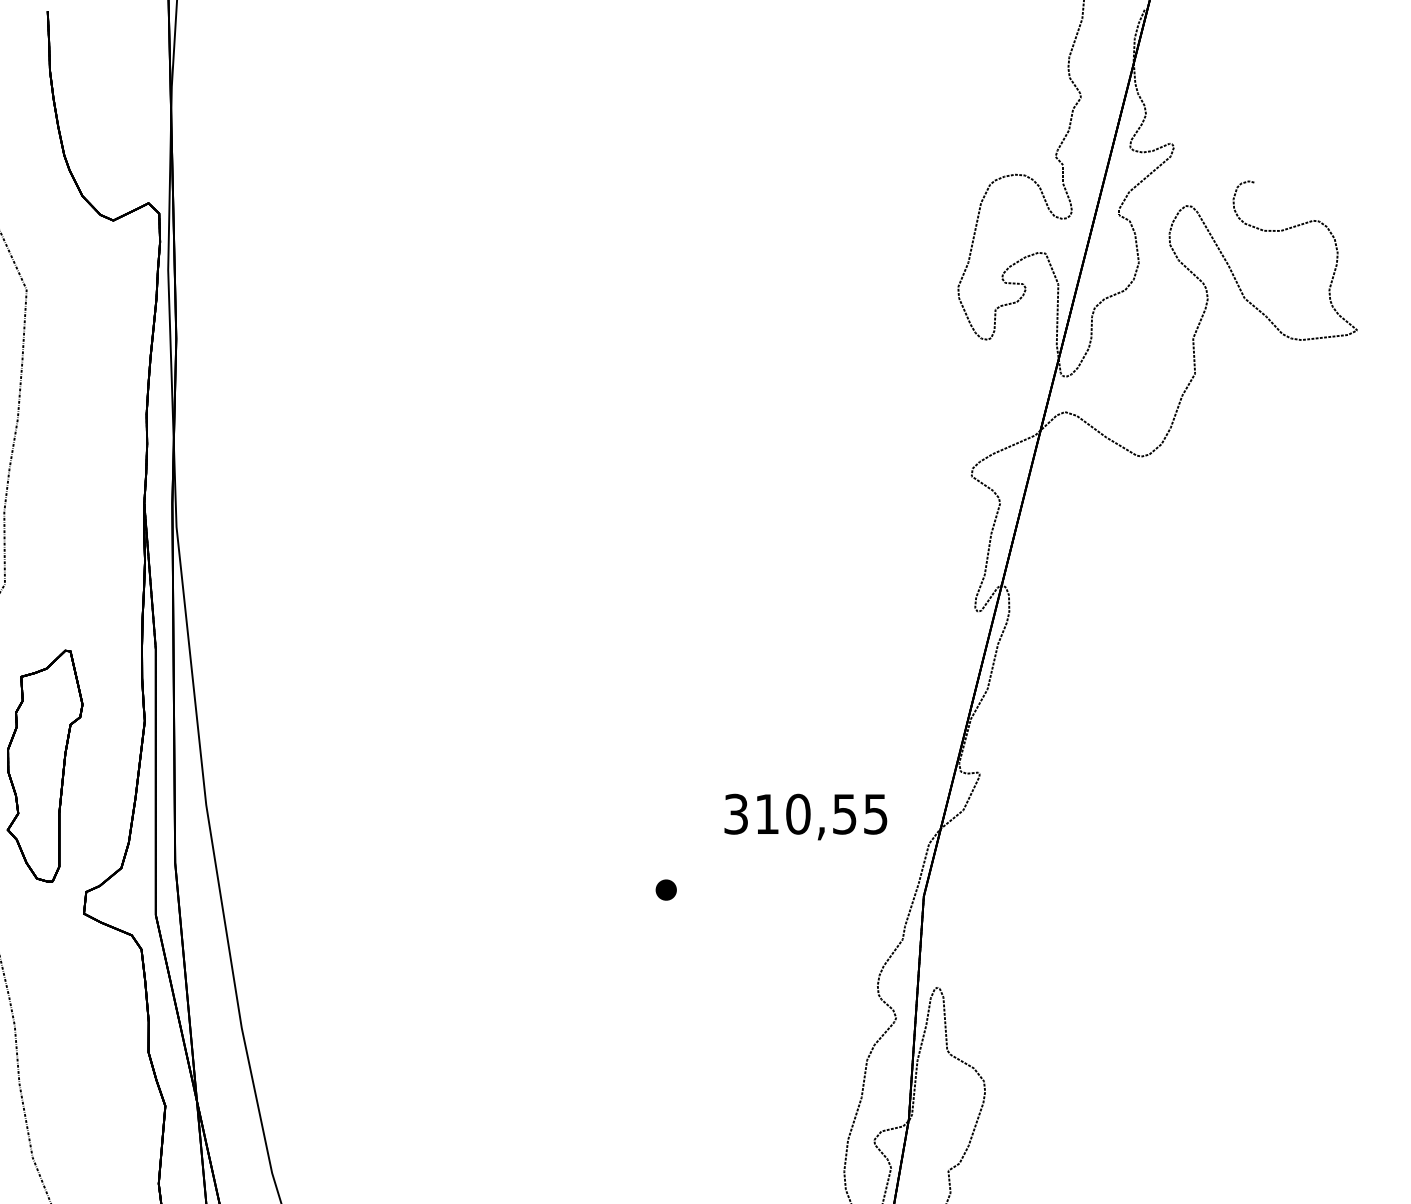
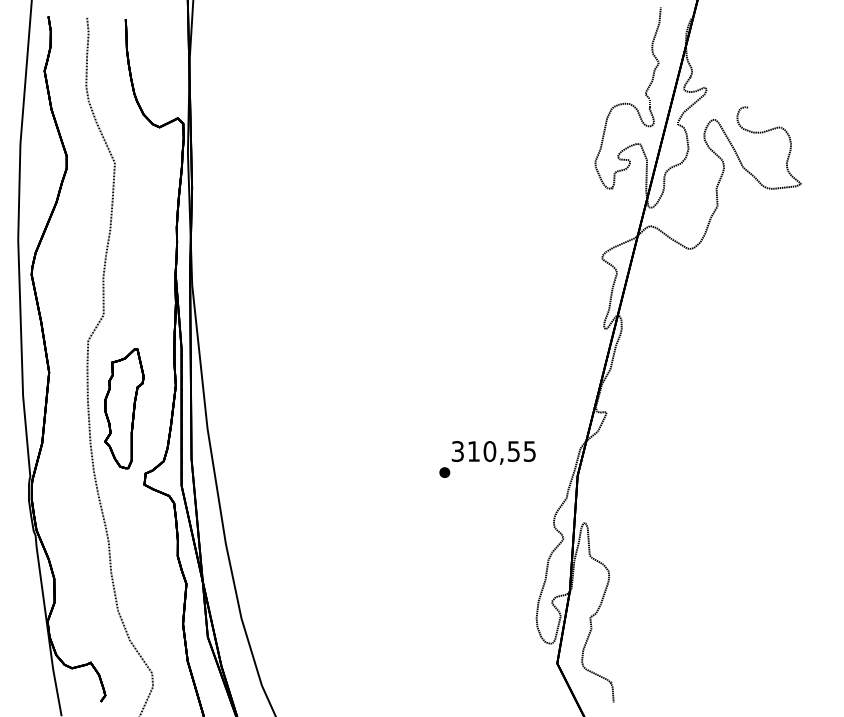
text: (805, 816) -> (493, 452), moved

